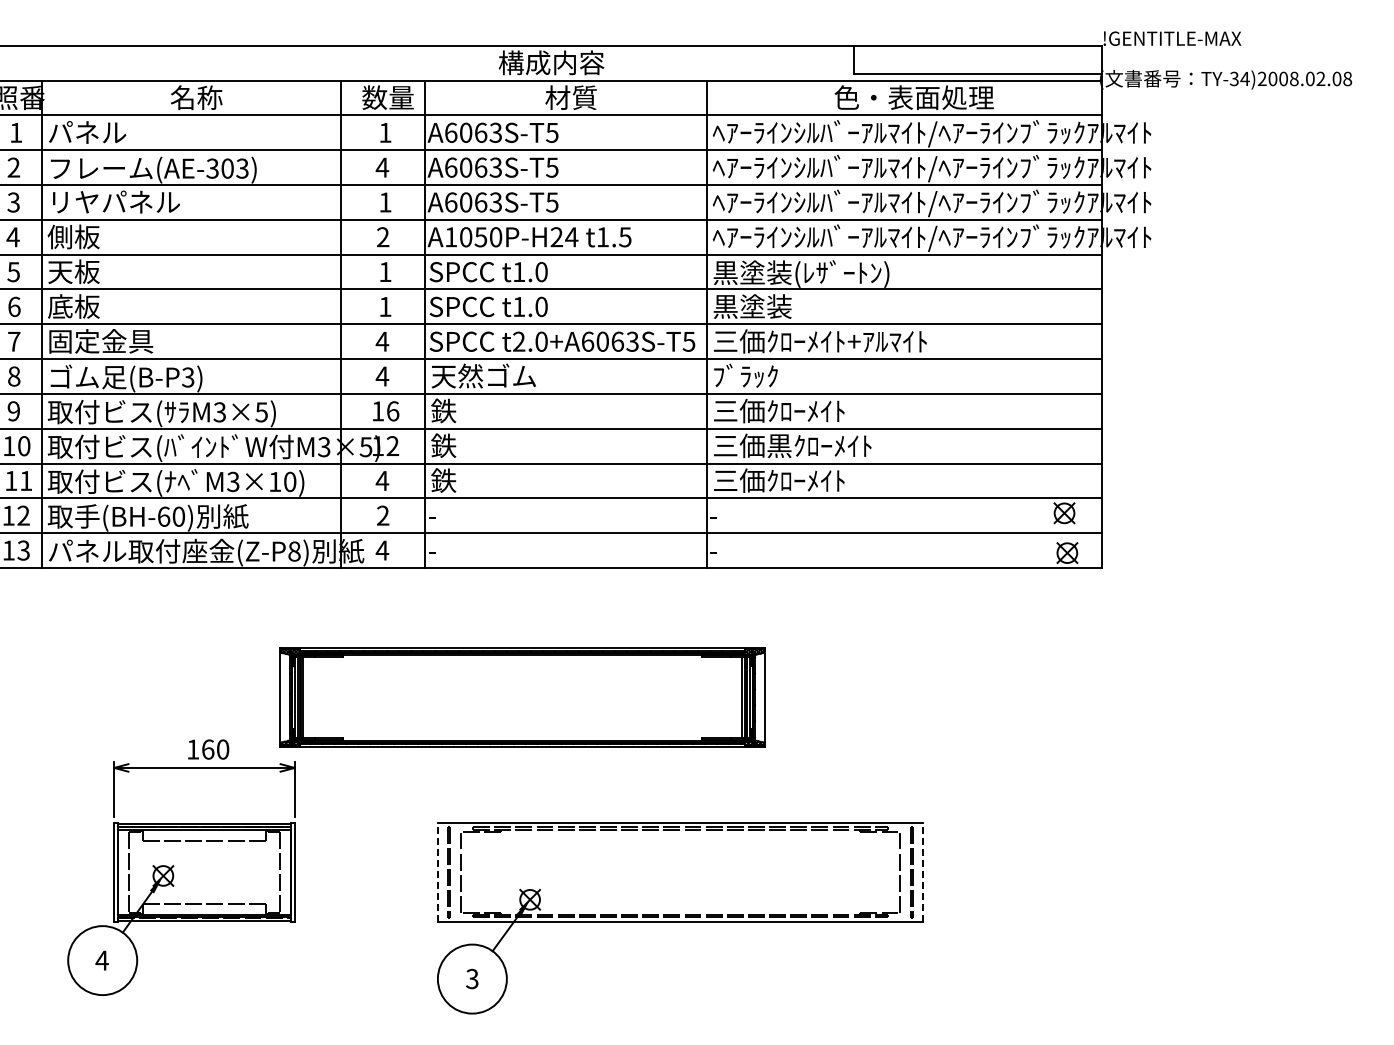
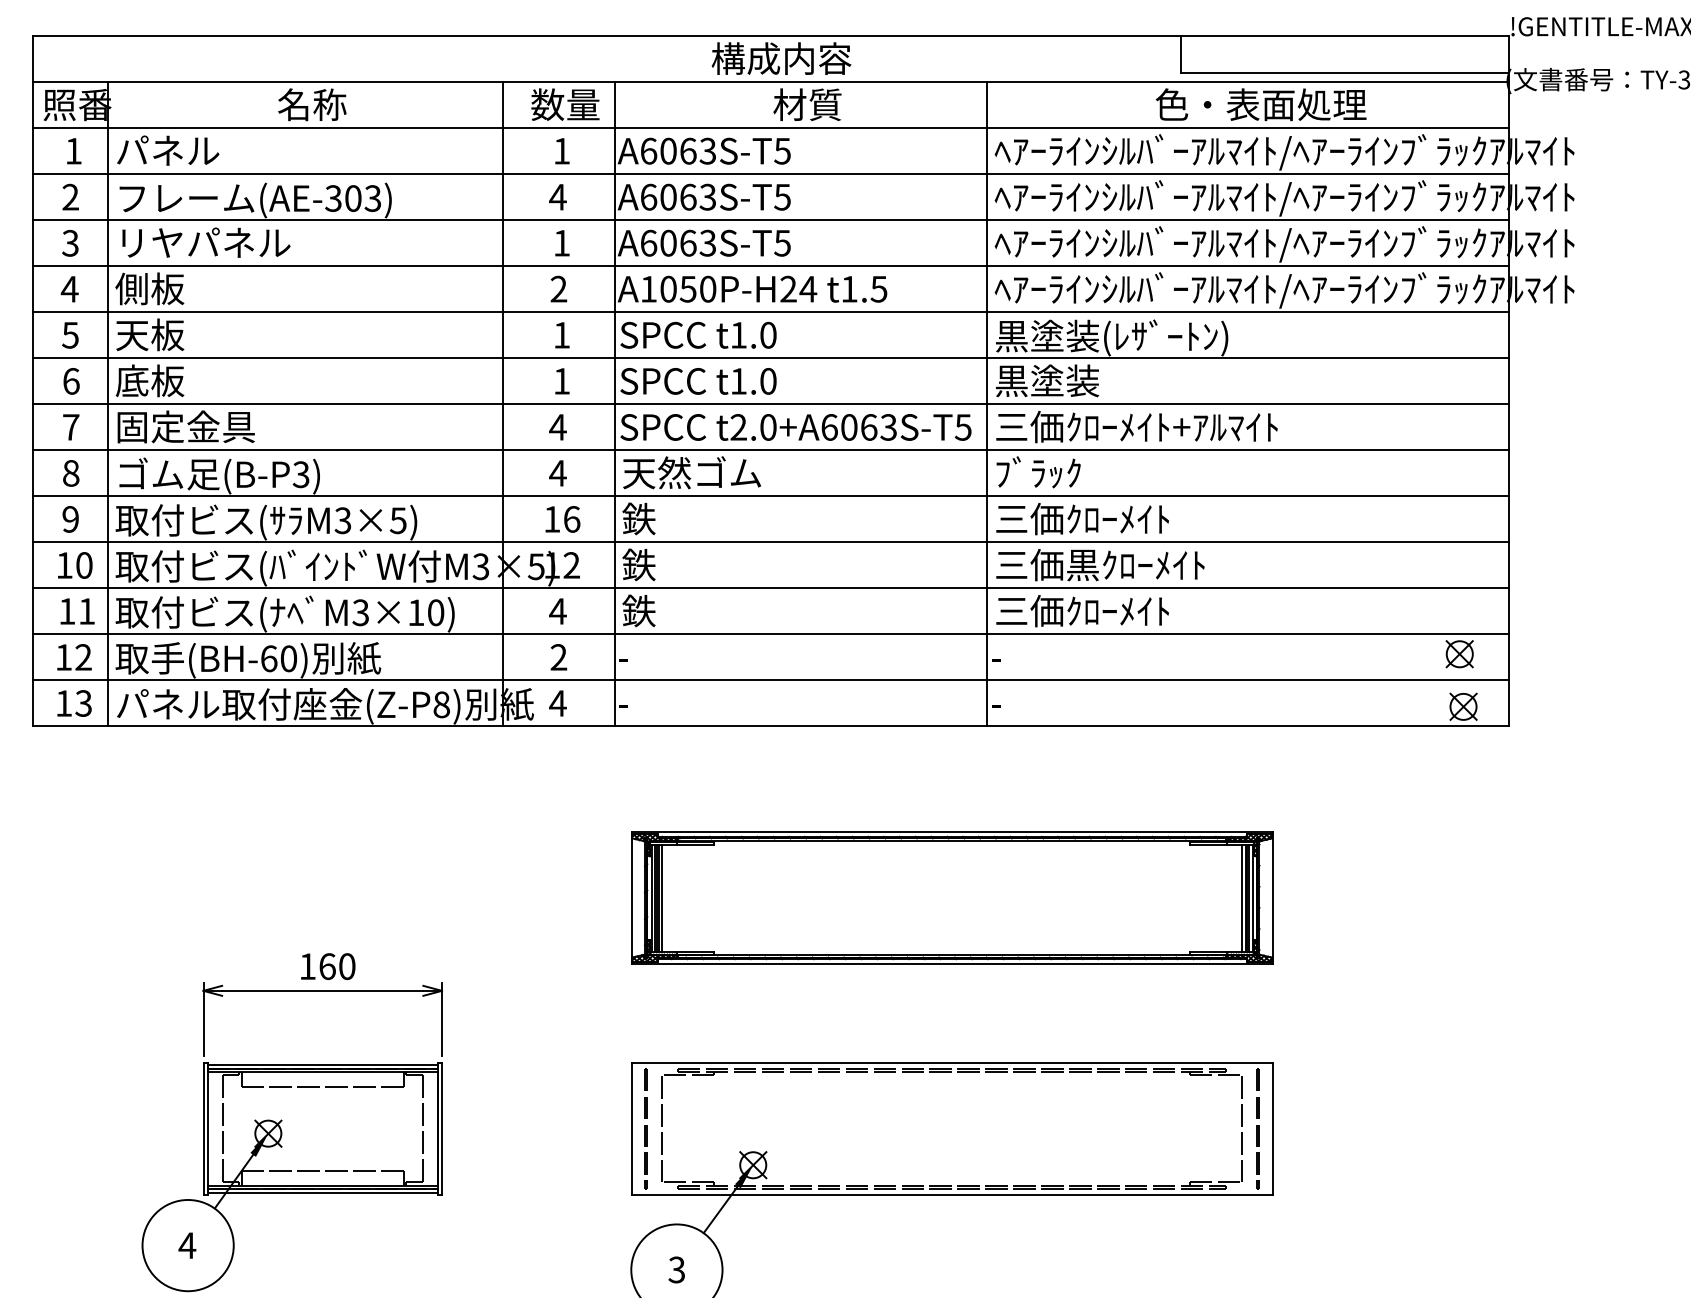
part: (522, 697) -> (952, 897), moved
line: (438, 872) -> (632, 1129), dashed -> solid
line: (922, 872) -> (1272, 1129), dashed -> solid

